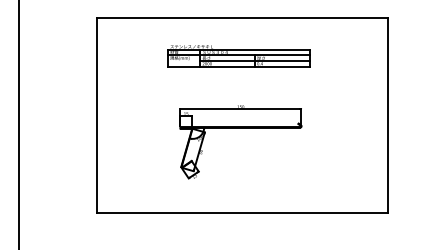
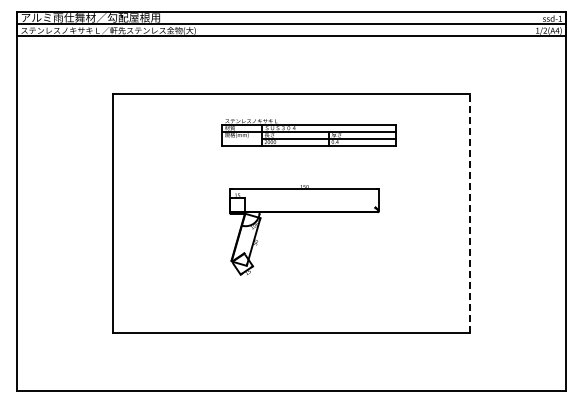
part: (238, 55) -> (308, 132), moved
line: (388, 114) -> (470, 212), solid -> dashed
part: (240, 127) -> (304, 212), moved

